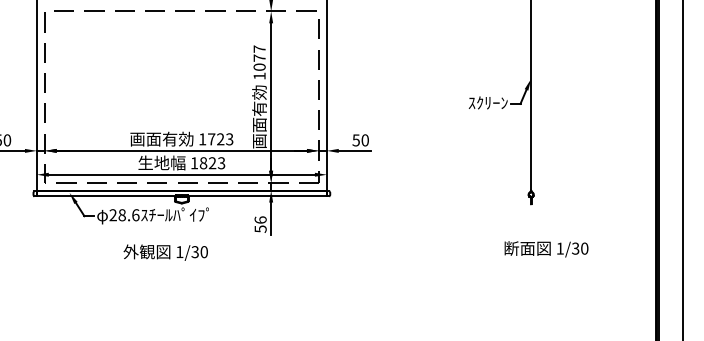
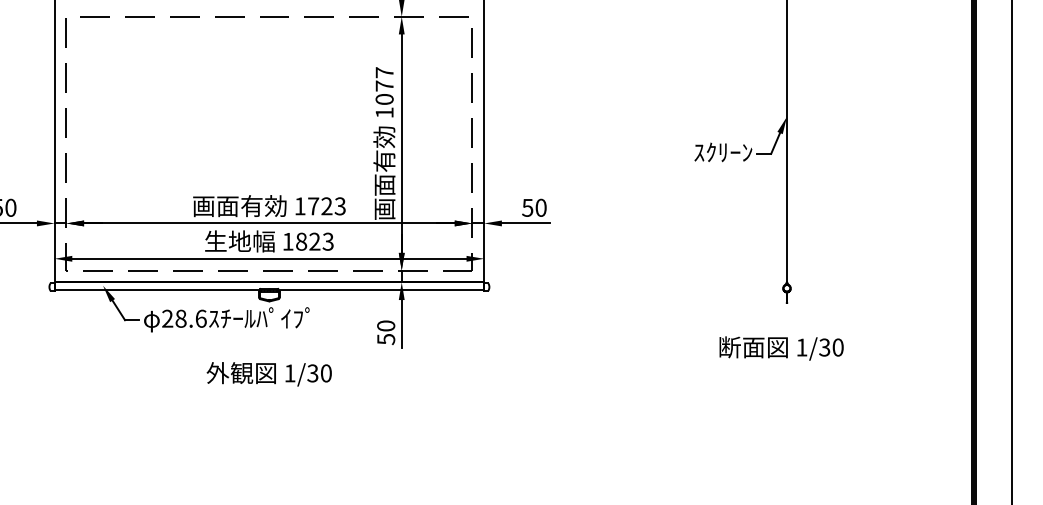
text: (260, 219) -> (385, 325), 56 -> 50
text: (546, 249) -> (781, 348), moved
text: (165, 252) -> (268, 373), moved

